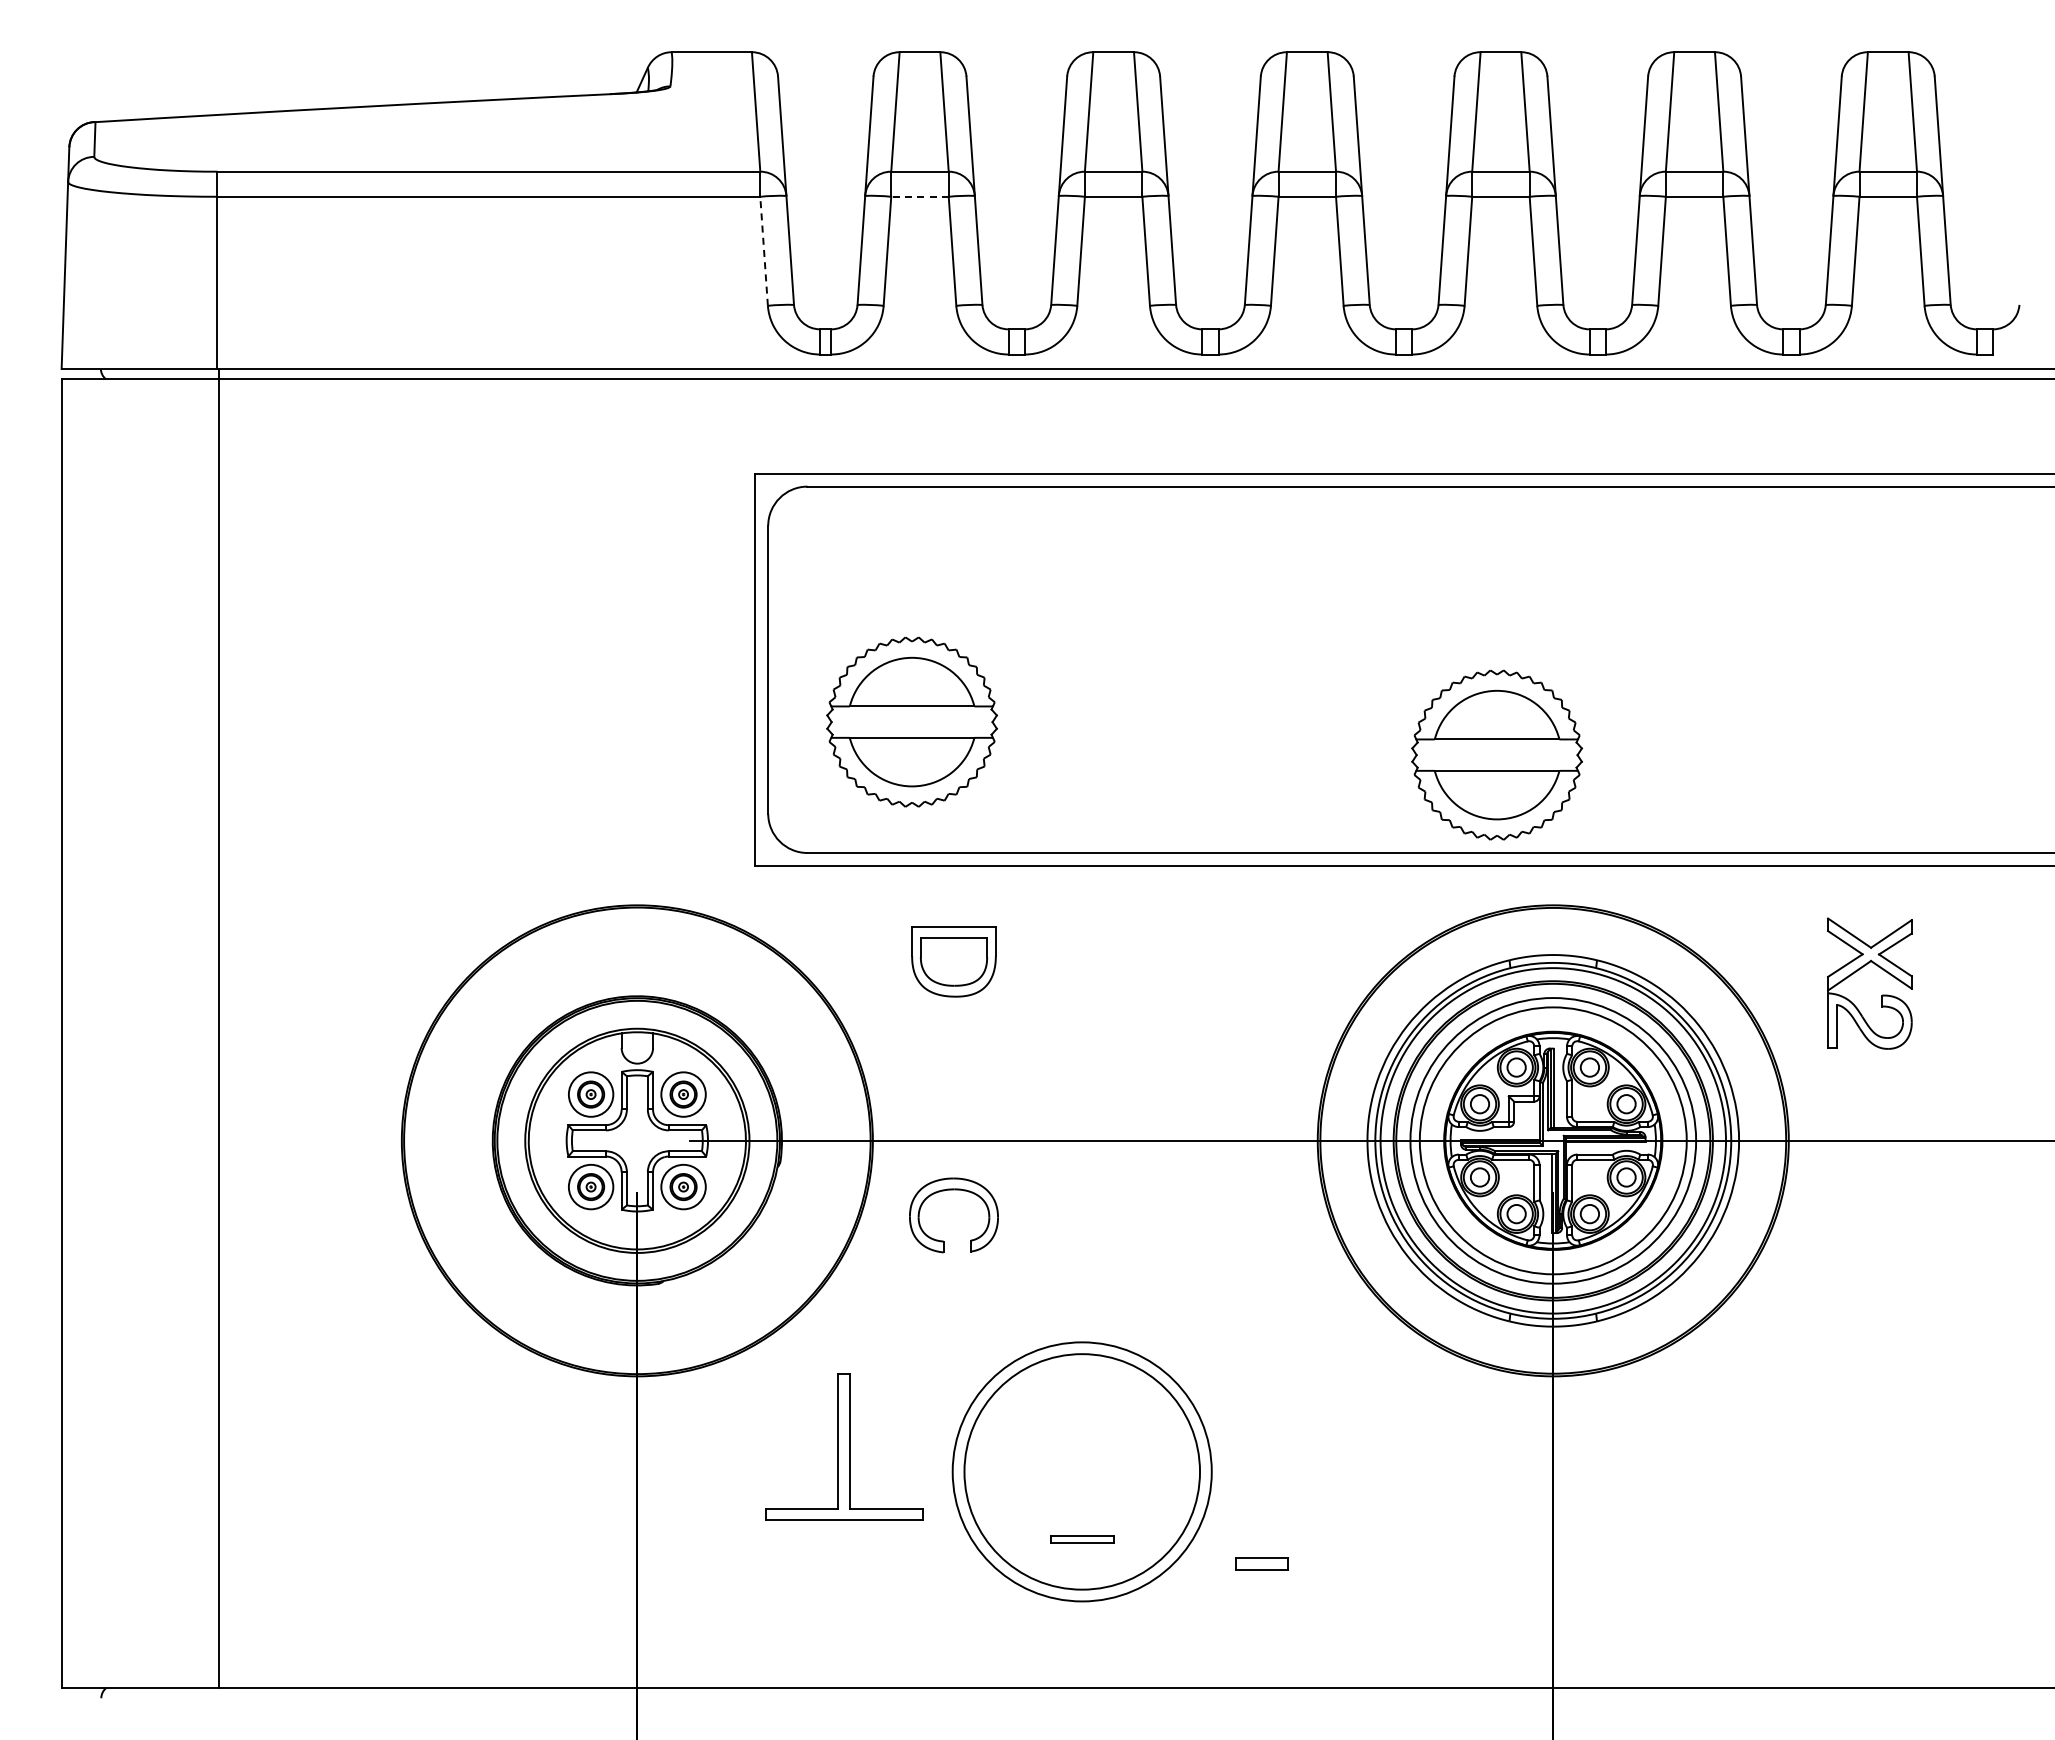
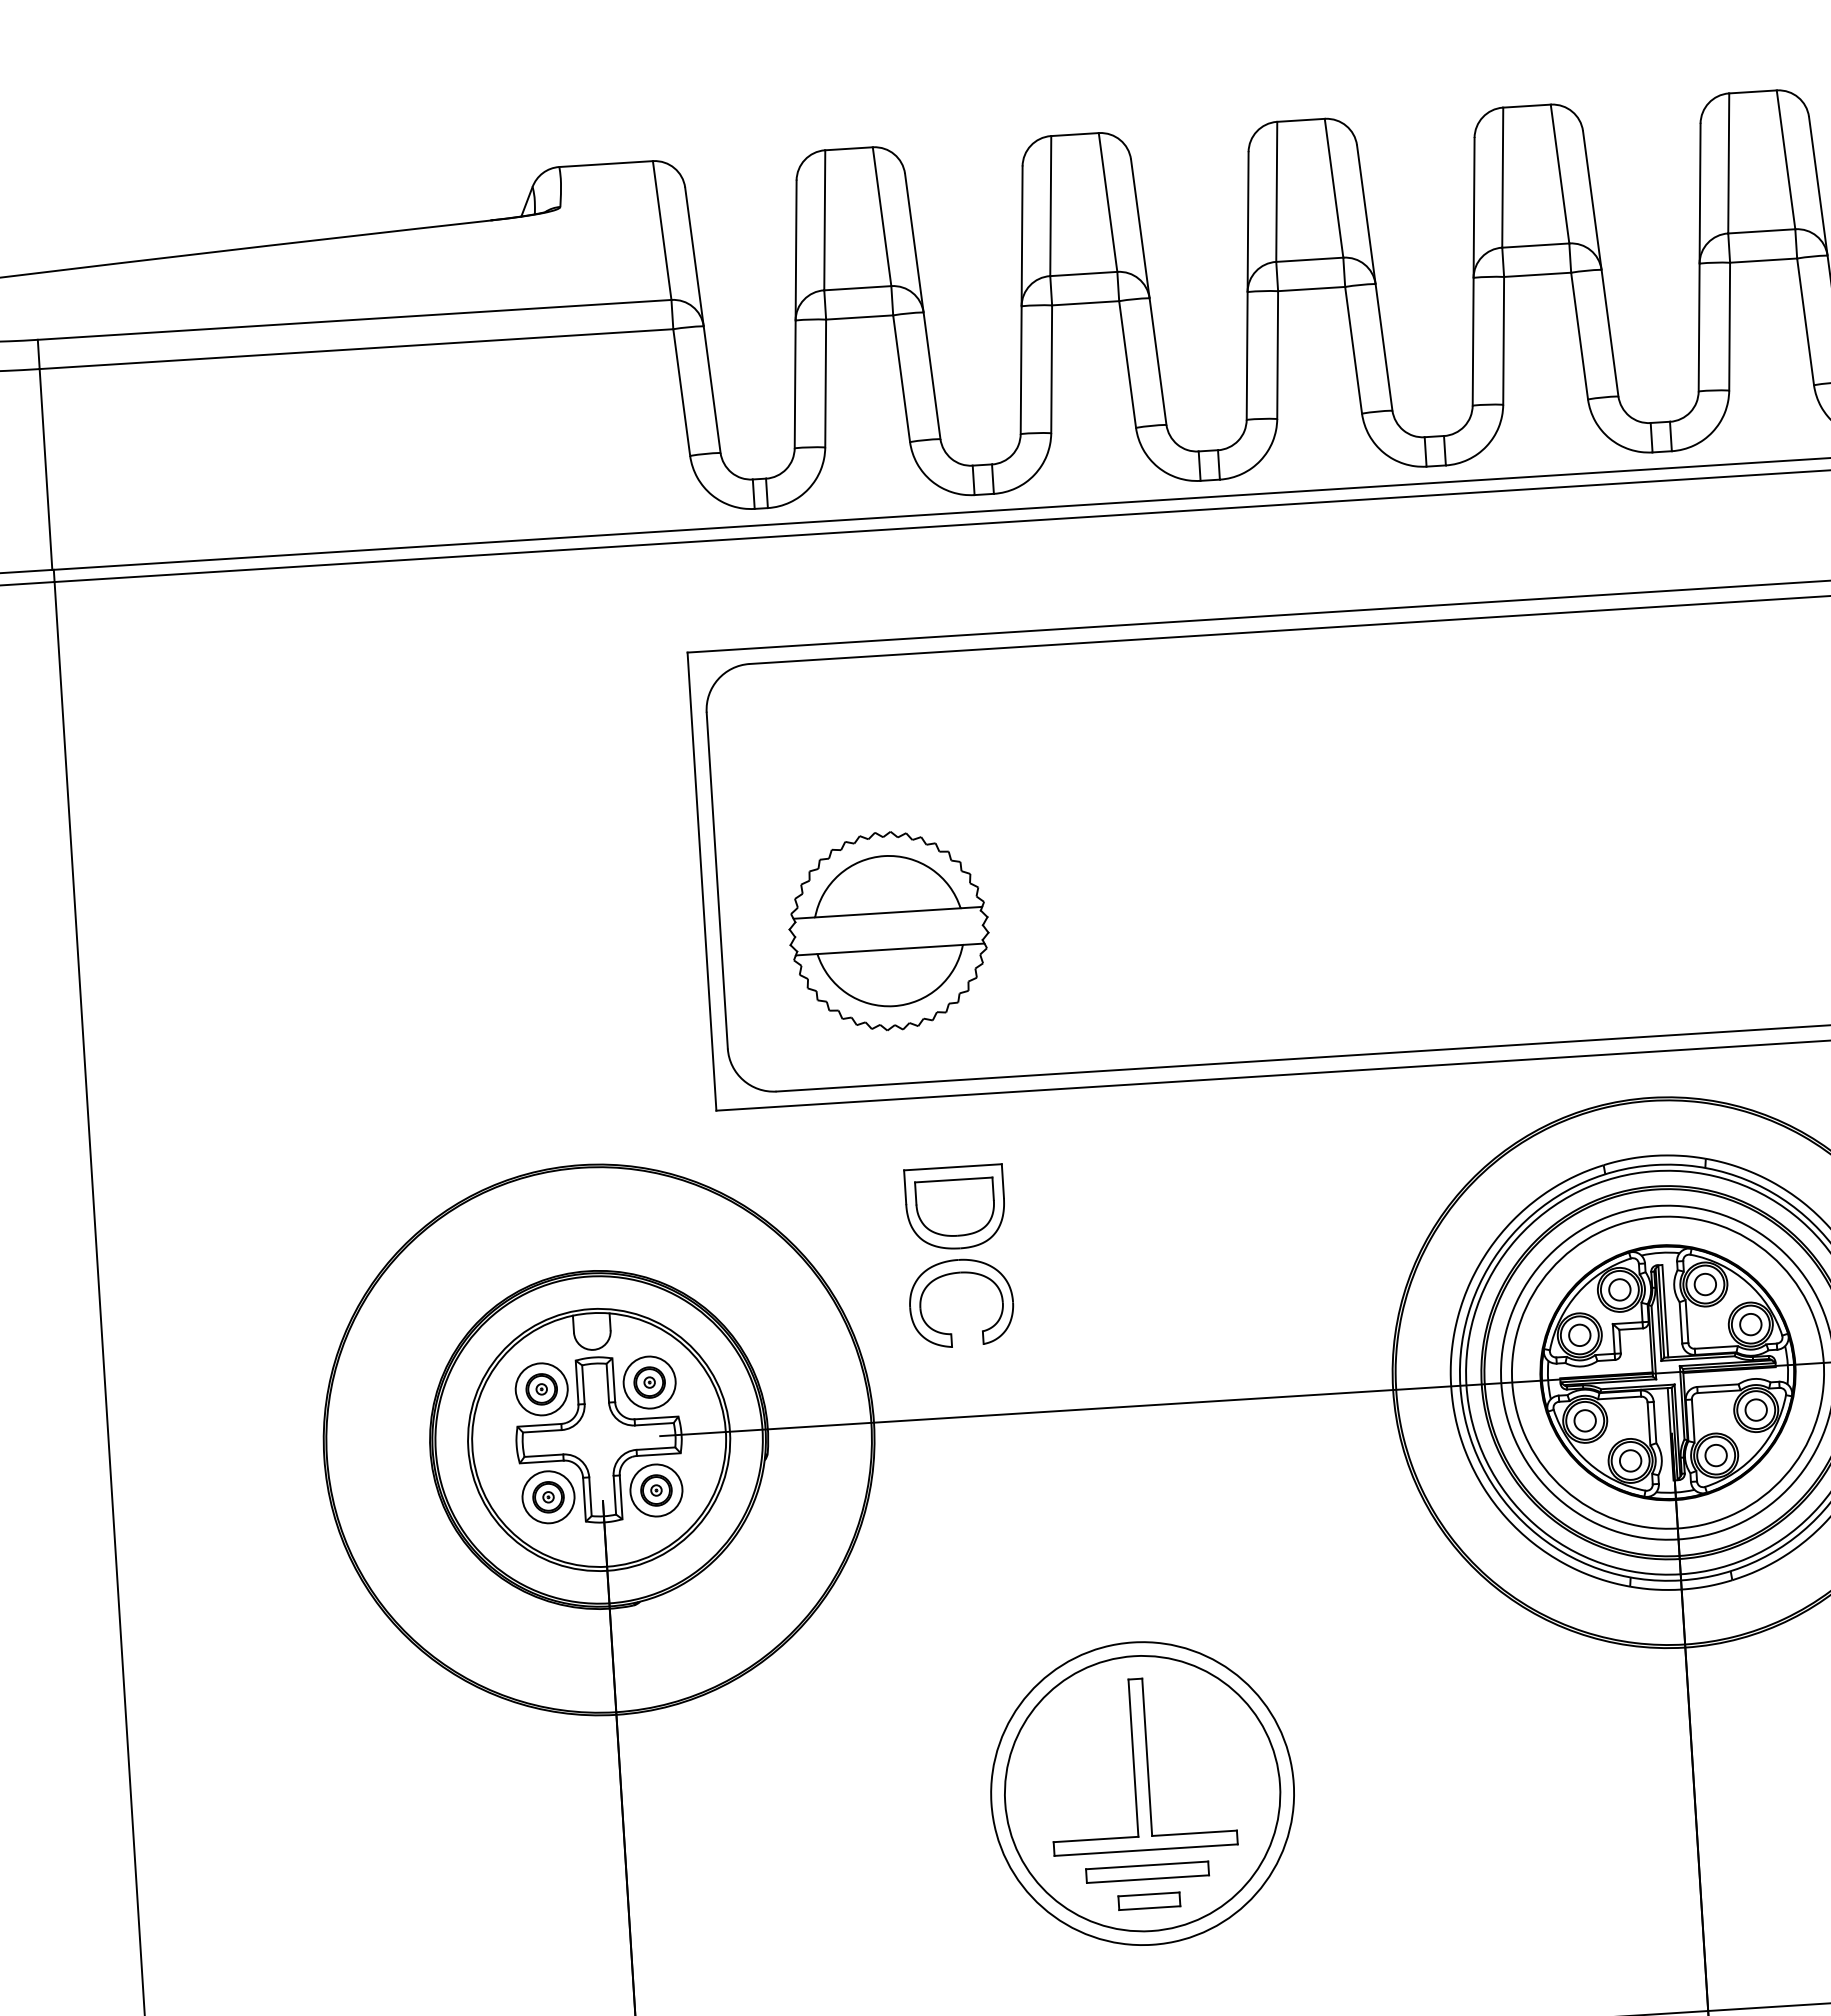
line: (920, 196) -> (860, 317), dashed -> solid
line: (764, 251) -> (682, 392), dashed -> solid
part: (1496, 754) -> (1573, 926), removed
part: (953, 1190) -> (959, 1273), moved
part: (844, 1446) -> (1141, 1763), moved
part: (1082, 1538) -> (1147, 1871), size x1.67
part: (1261, 1563) -> (1148, 1900), moved

